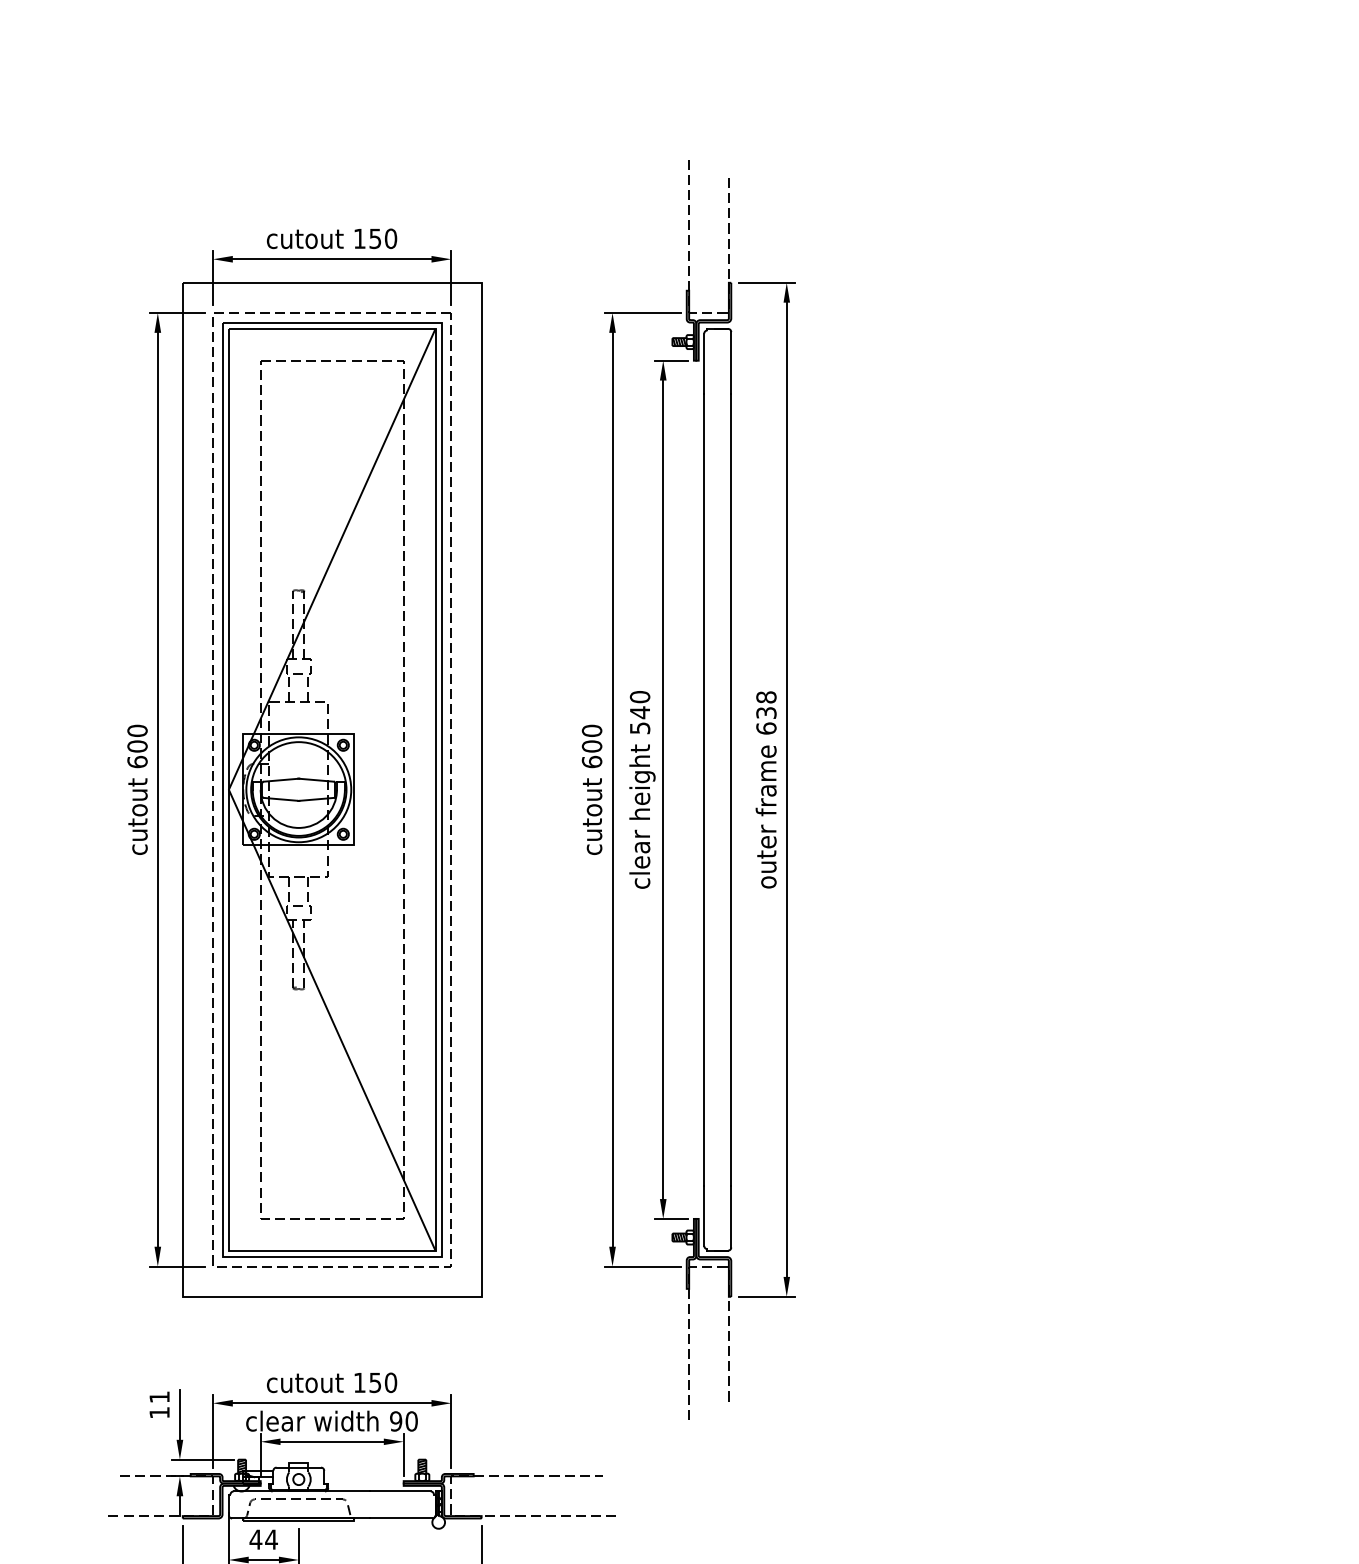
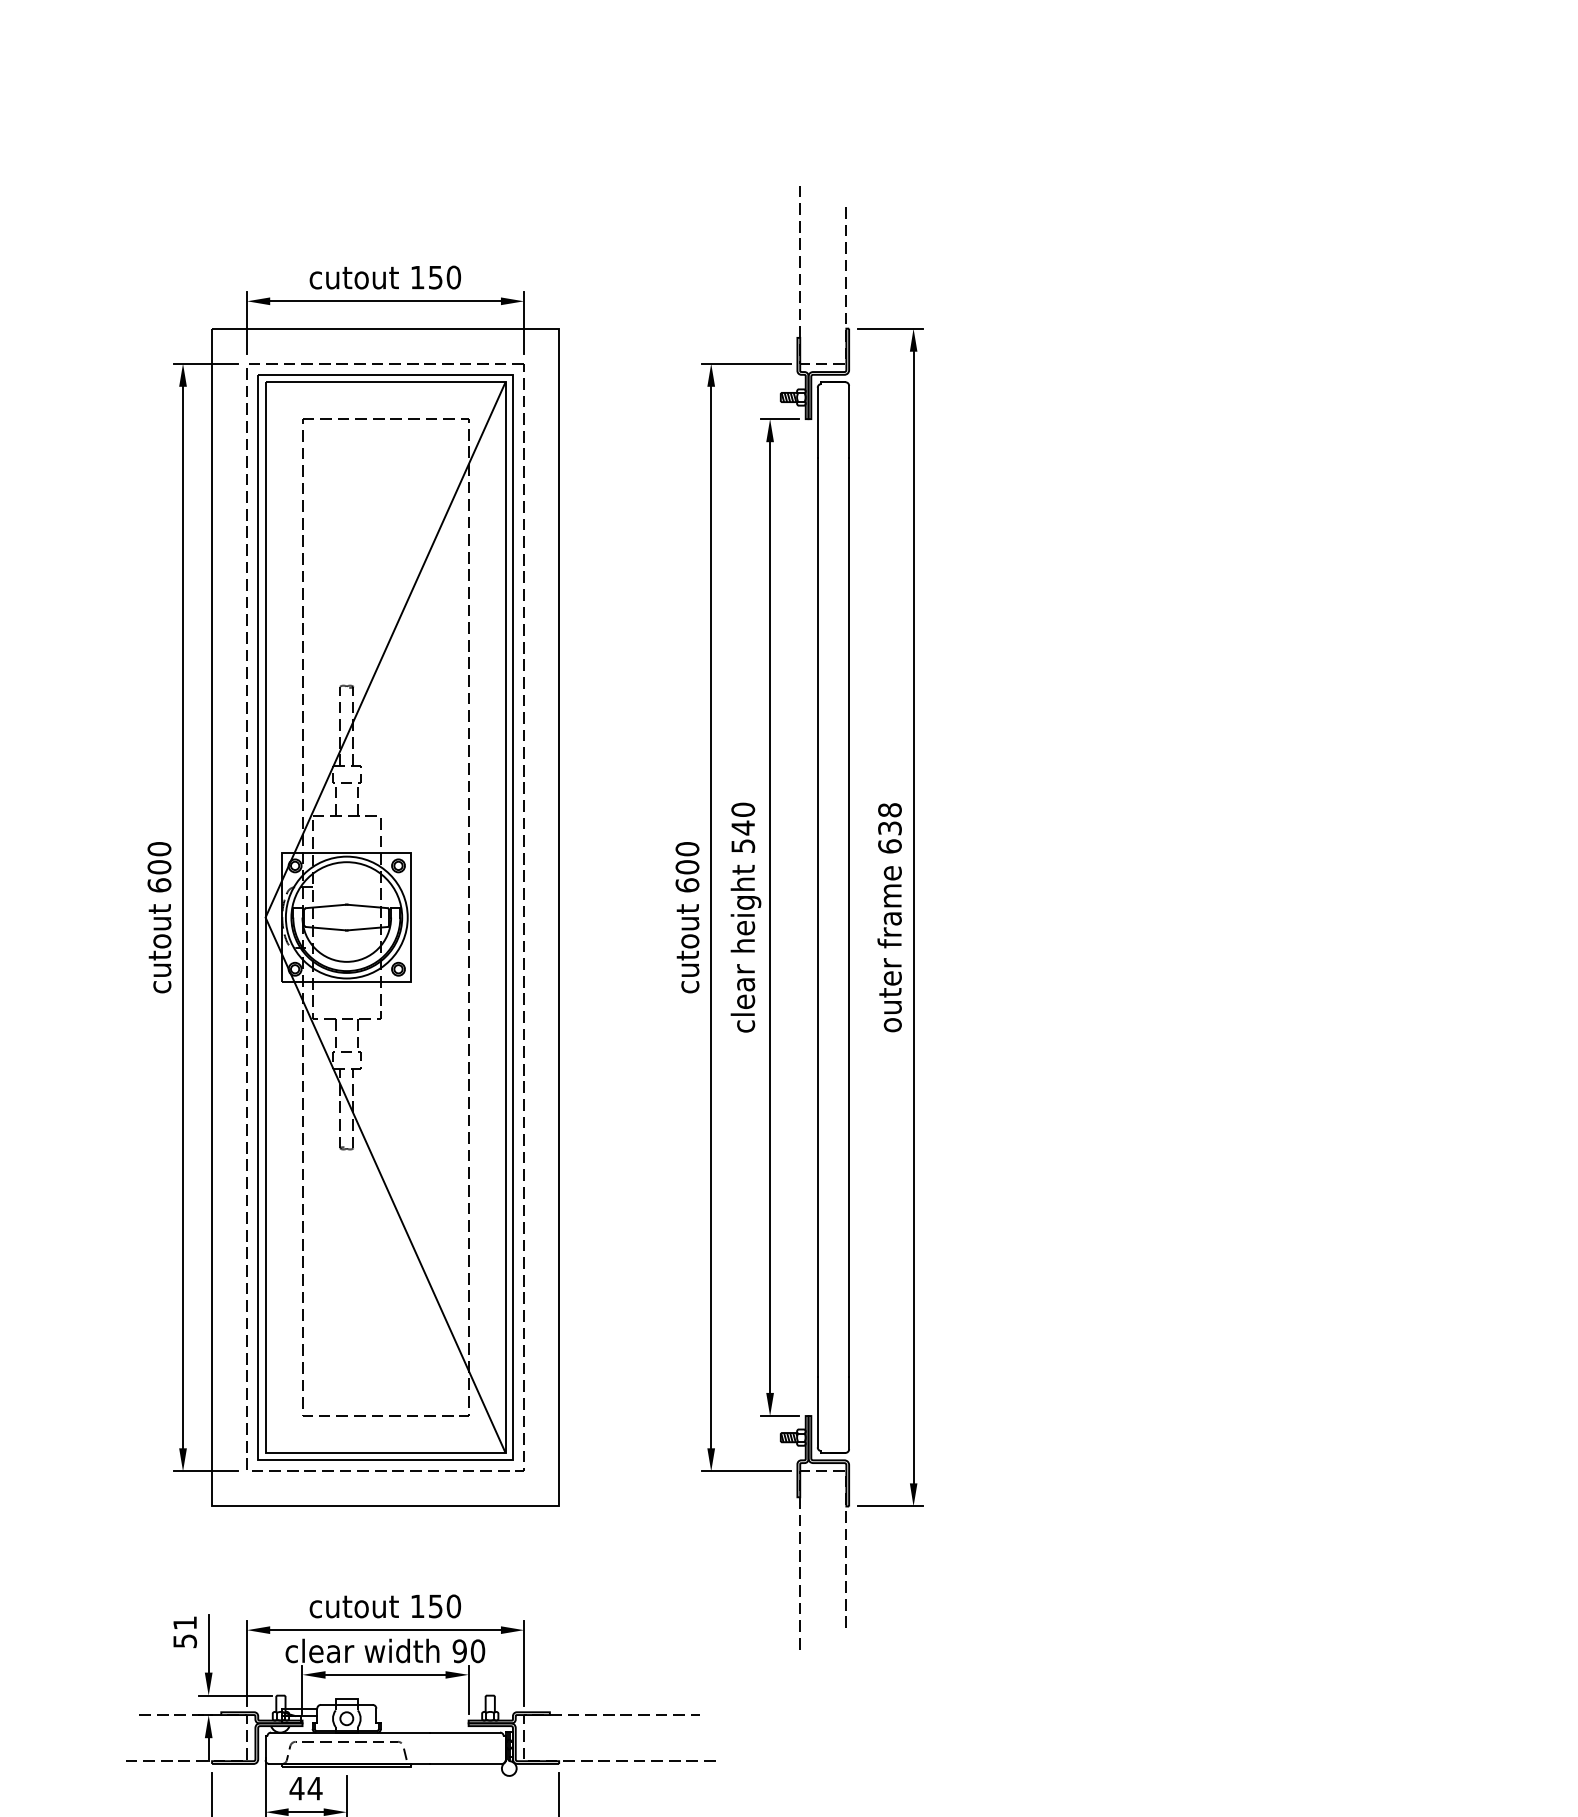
text: (159, 1413) -> (185, 1641), 11 -> 51
hatch: (241, 1466) -> (280, 1703), removed
hatch: (421, 1466) -> (489, 1703), removed

